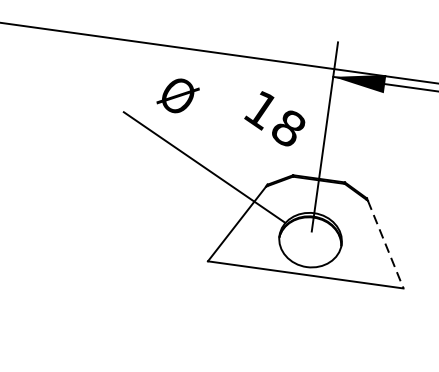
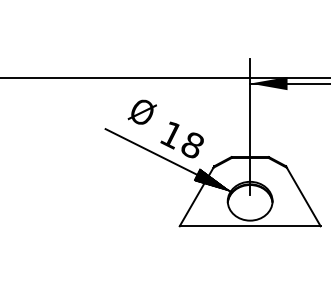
text: (274, 118) -> (181, 139), moved
hatch: (262, 204) -> (212, 180), added
line: (385, 245) -> (303, 197), dashed -> solid

